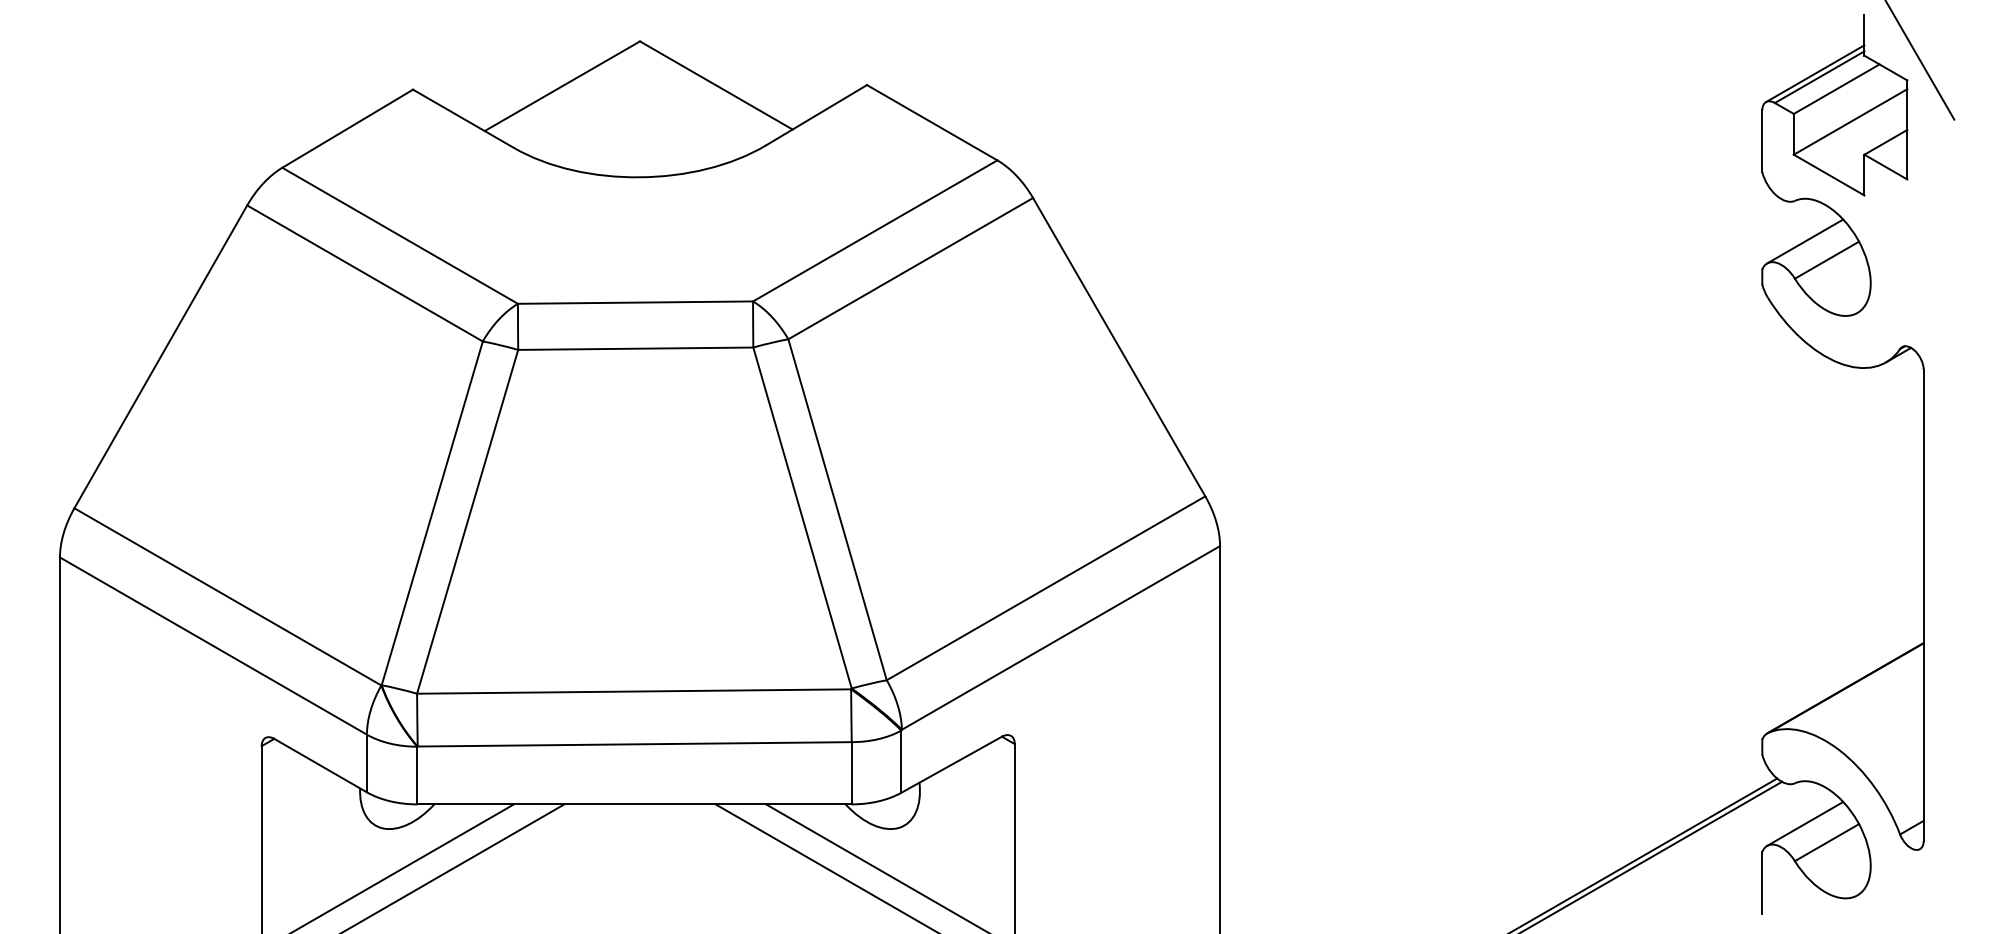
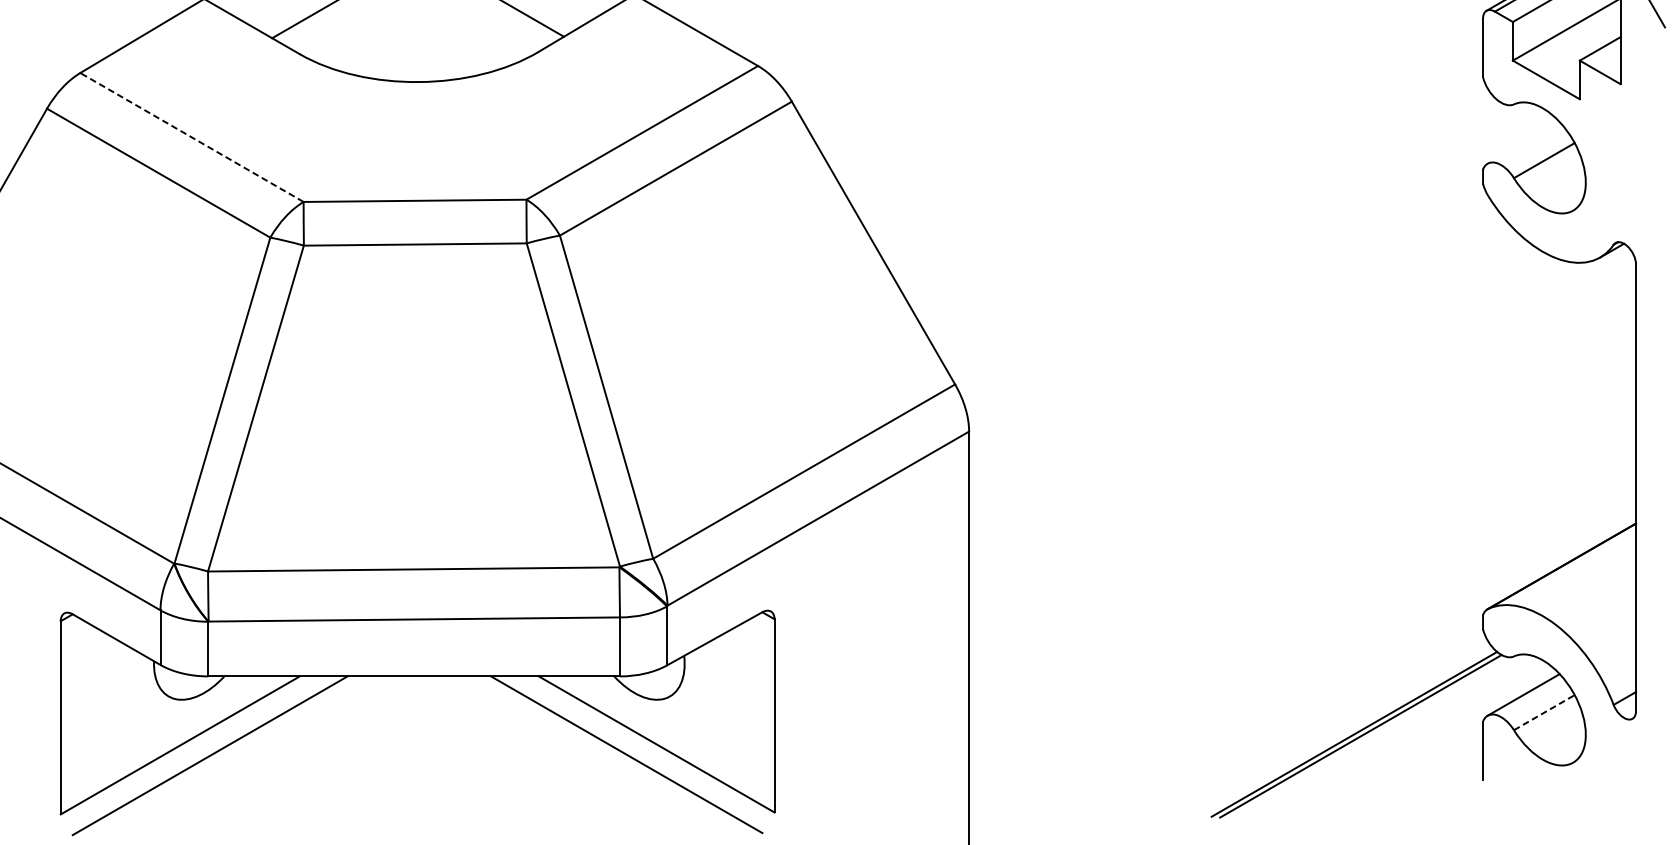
line: (399, 235) -> (191, 137), solid -> dashed
line: (1805, 241) -> (1523, 142), removed
line: (1827, 842) -> (1544, 712), solid -> dashed

